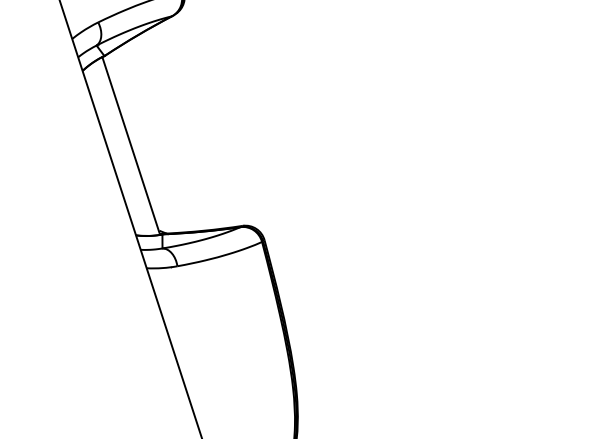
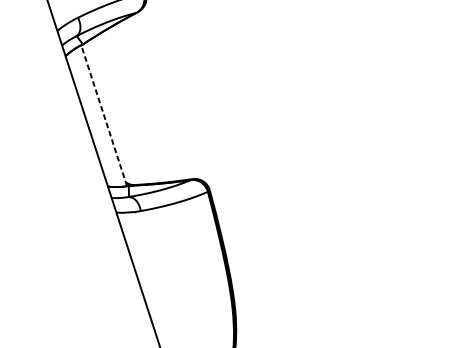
line: (131, 145) -> (104, 115), solid -> dashed

